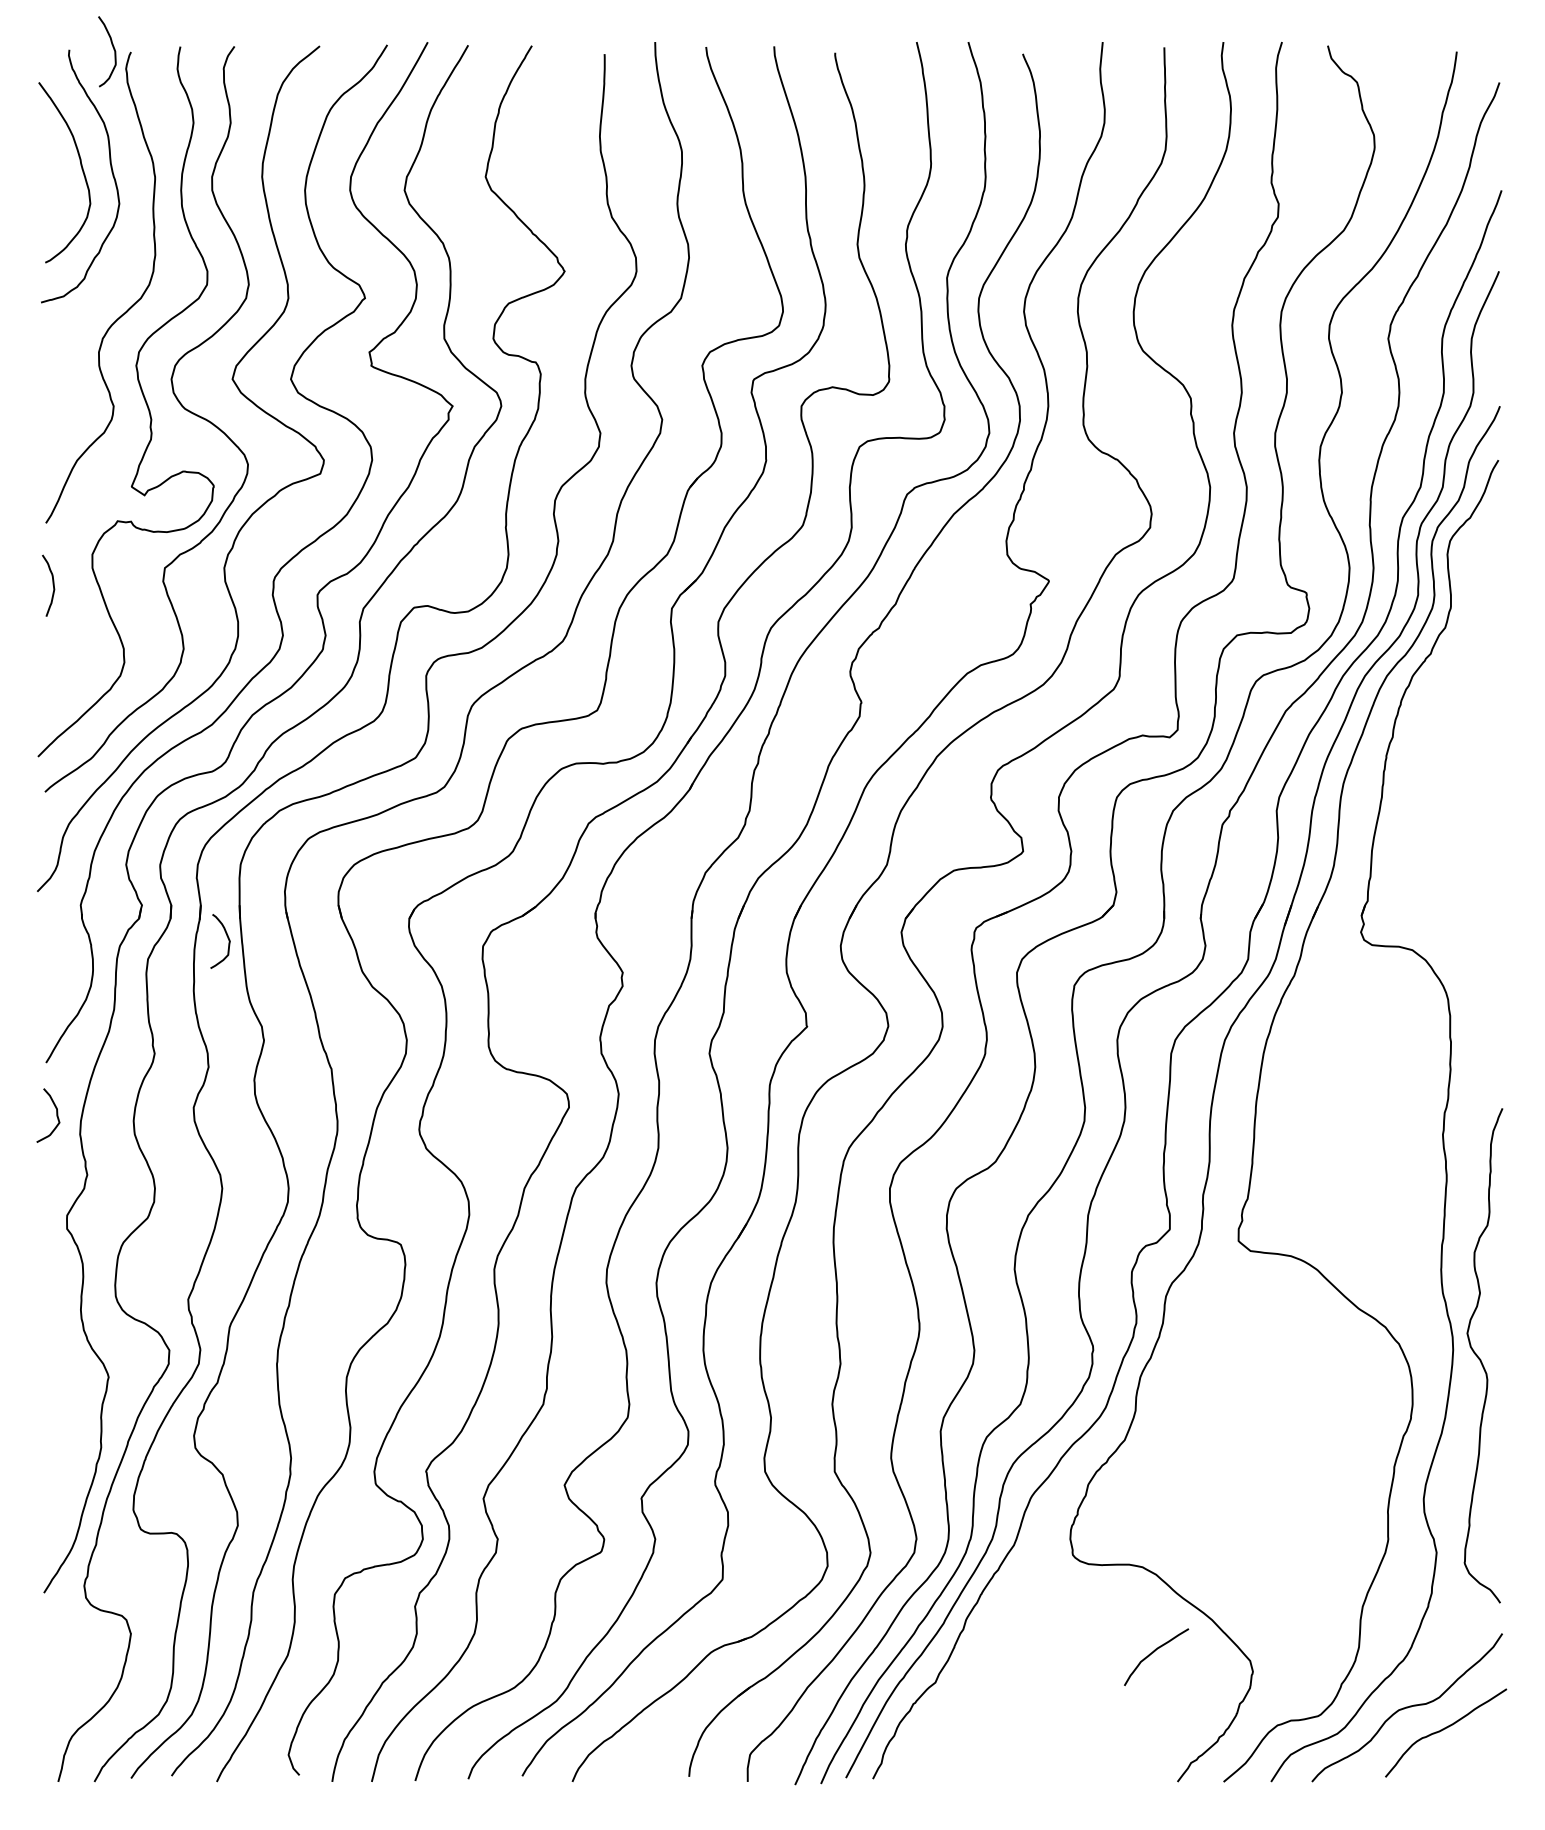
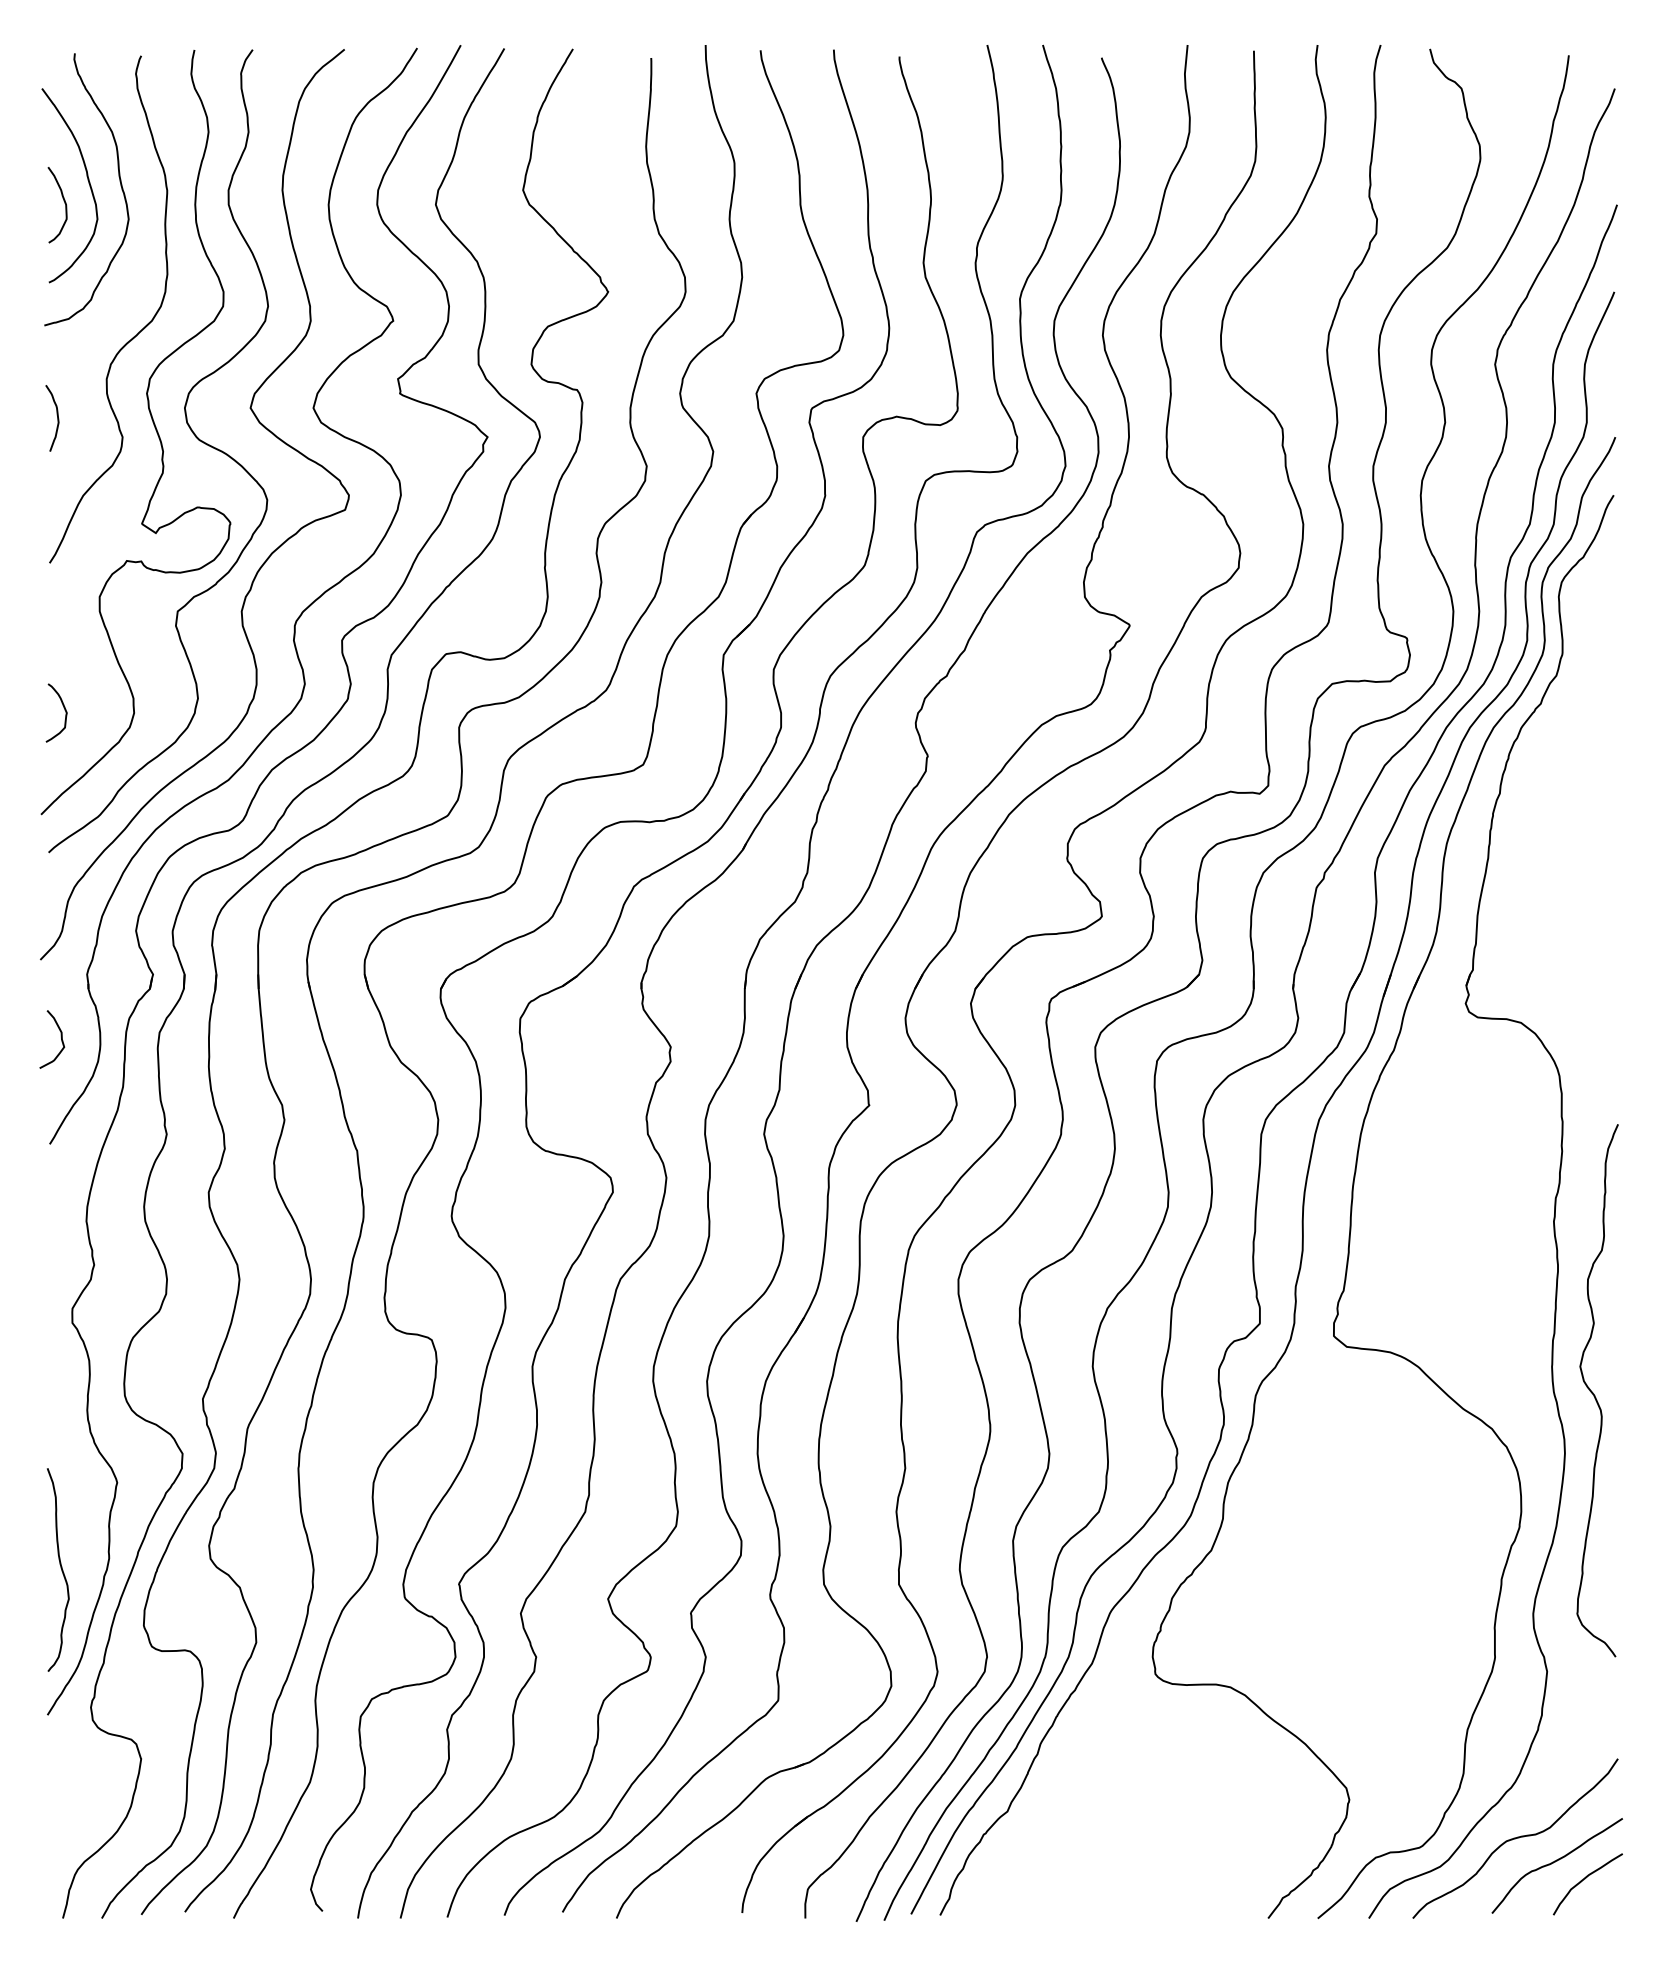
curve: (113, 50) -> (64, 203), moved
curve: (52, 585) -> (56, 418), moved
curve: (227, 938) -> (64, 709), moved
curve: (56, 1115) -> (61, 1039), moved
curve: (1480, 1358) -> (1594, 1393), moved
curve: (55, 1455) -> (59, 1567), added
curve: (1153, 1653) -> (1584, 1880), moved

